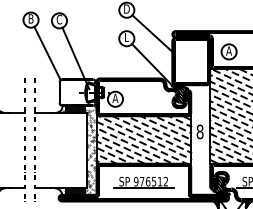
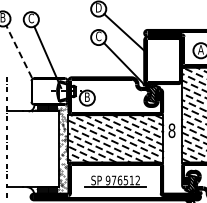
text: (126, 37) -> (98, 36), L -> C
line: (47, 52) -> (19, 51), solid -> dashed
text: (115, 98) -> (87, 97), A -> B

